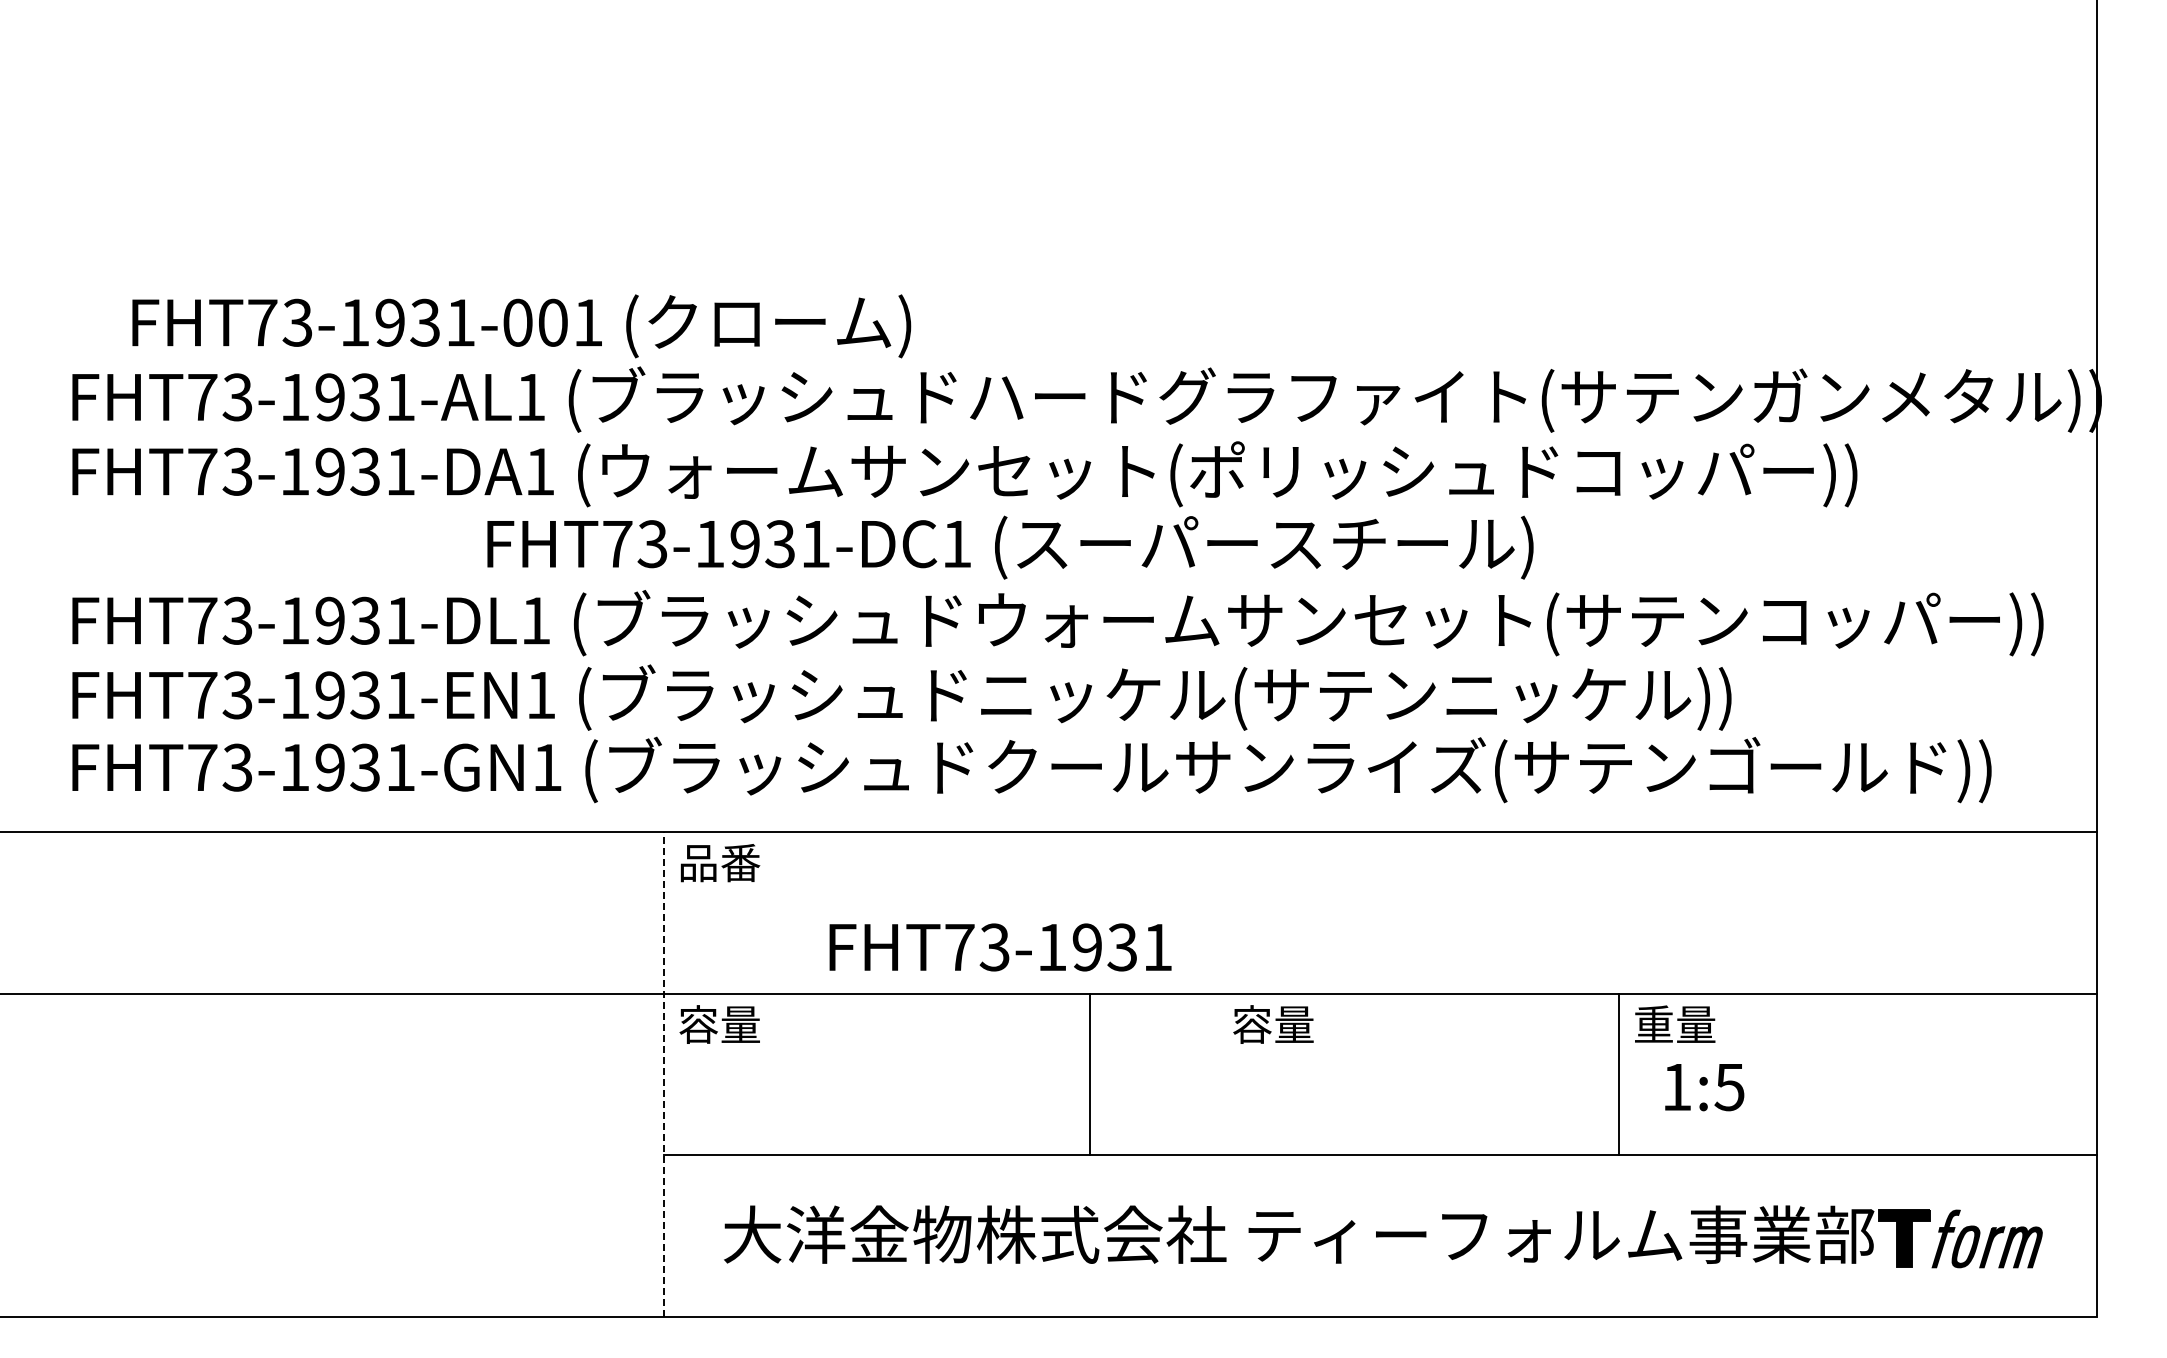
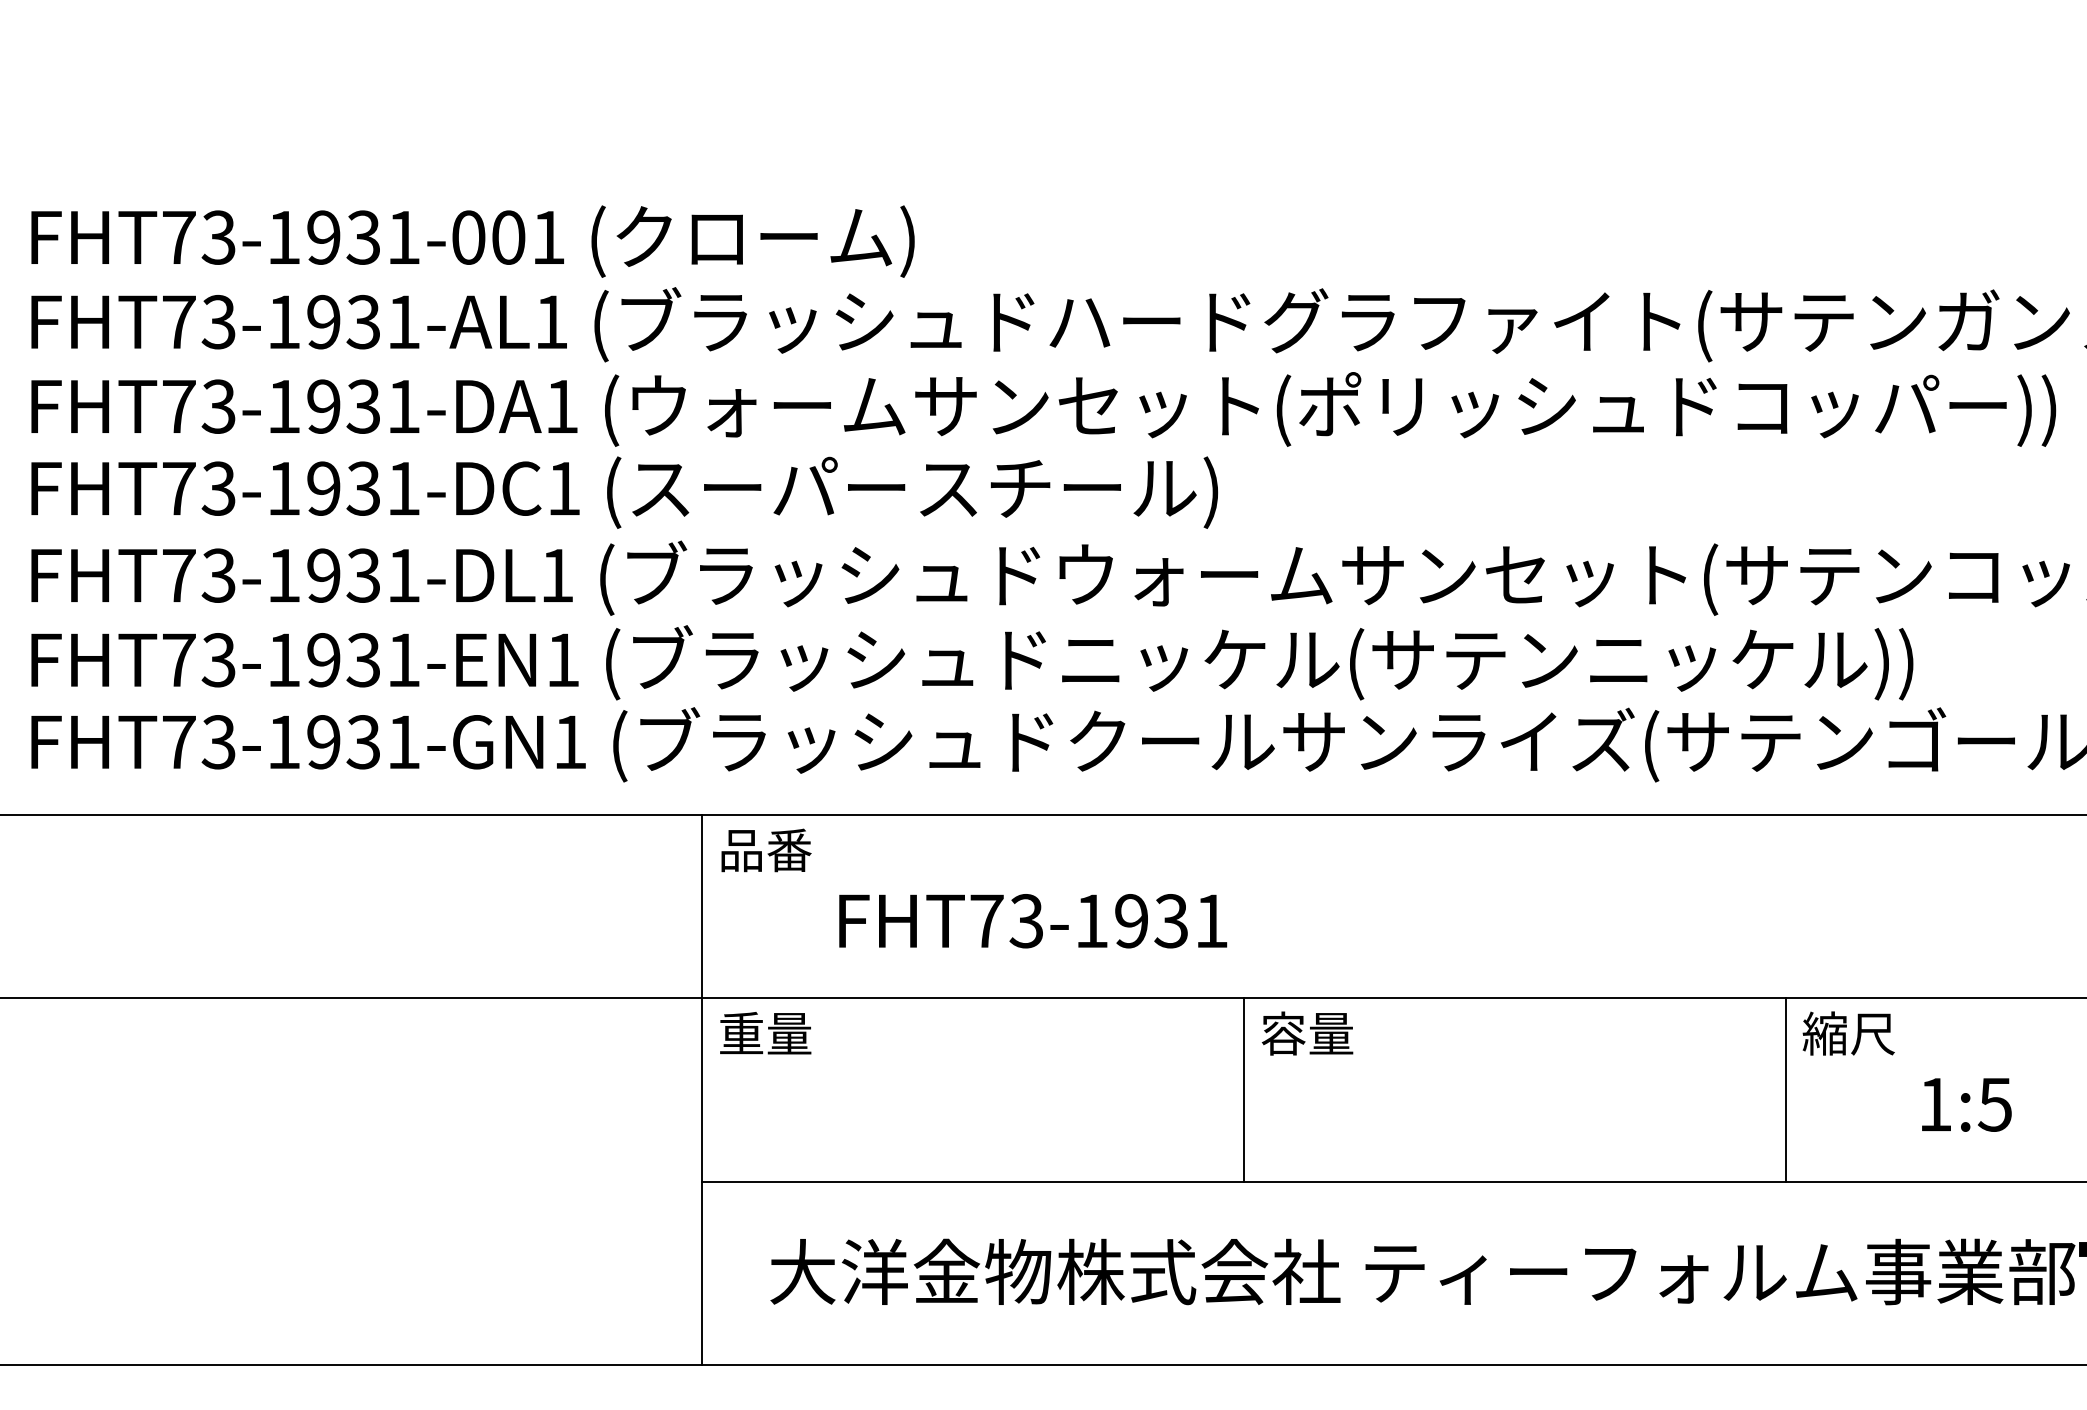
text: (521, 326) -> (472, 241), moved
text: (1010, 547) -> (624, 492), moved
text: (1000, 947) -> (1033, 921), moved
text: (698, 1024) -> (741, 1033), 容量 -> 重量
text: (1273, 1024) -> (1307, 1033), moved
text: (1674, 1024) -> (1848, 1033), 重量 -> 縮尺
line: (664, 1074) -> (703, 1090), dashed -> solid
line: (1089, 1074) -> (1244, 1090), moved
text: (1704, 1087) -> (1966, 1104), moved

